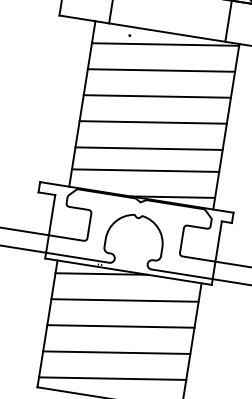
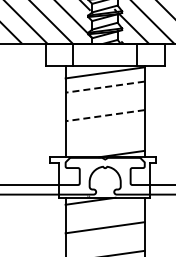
line: (161, 71) -> (105, 87), solid -> dashed
line: (156, 94) -> (104, 100), removed
line: (153, 122) -> (105, 115), solid -> dashed
line: (147, 147) -> (104, 129), removed
line: (144, 169) -> (104, 141), removed
line: (123, 300) -> (104, 213), removed
line: (115, 351) -> (104, 241), removed

